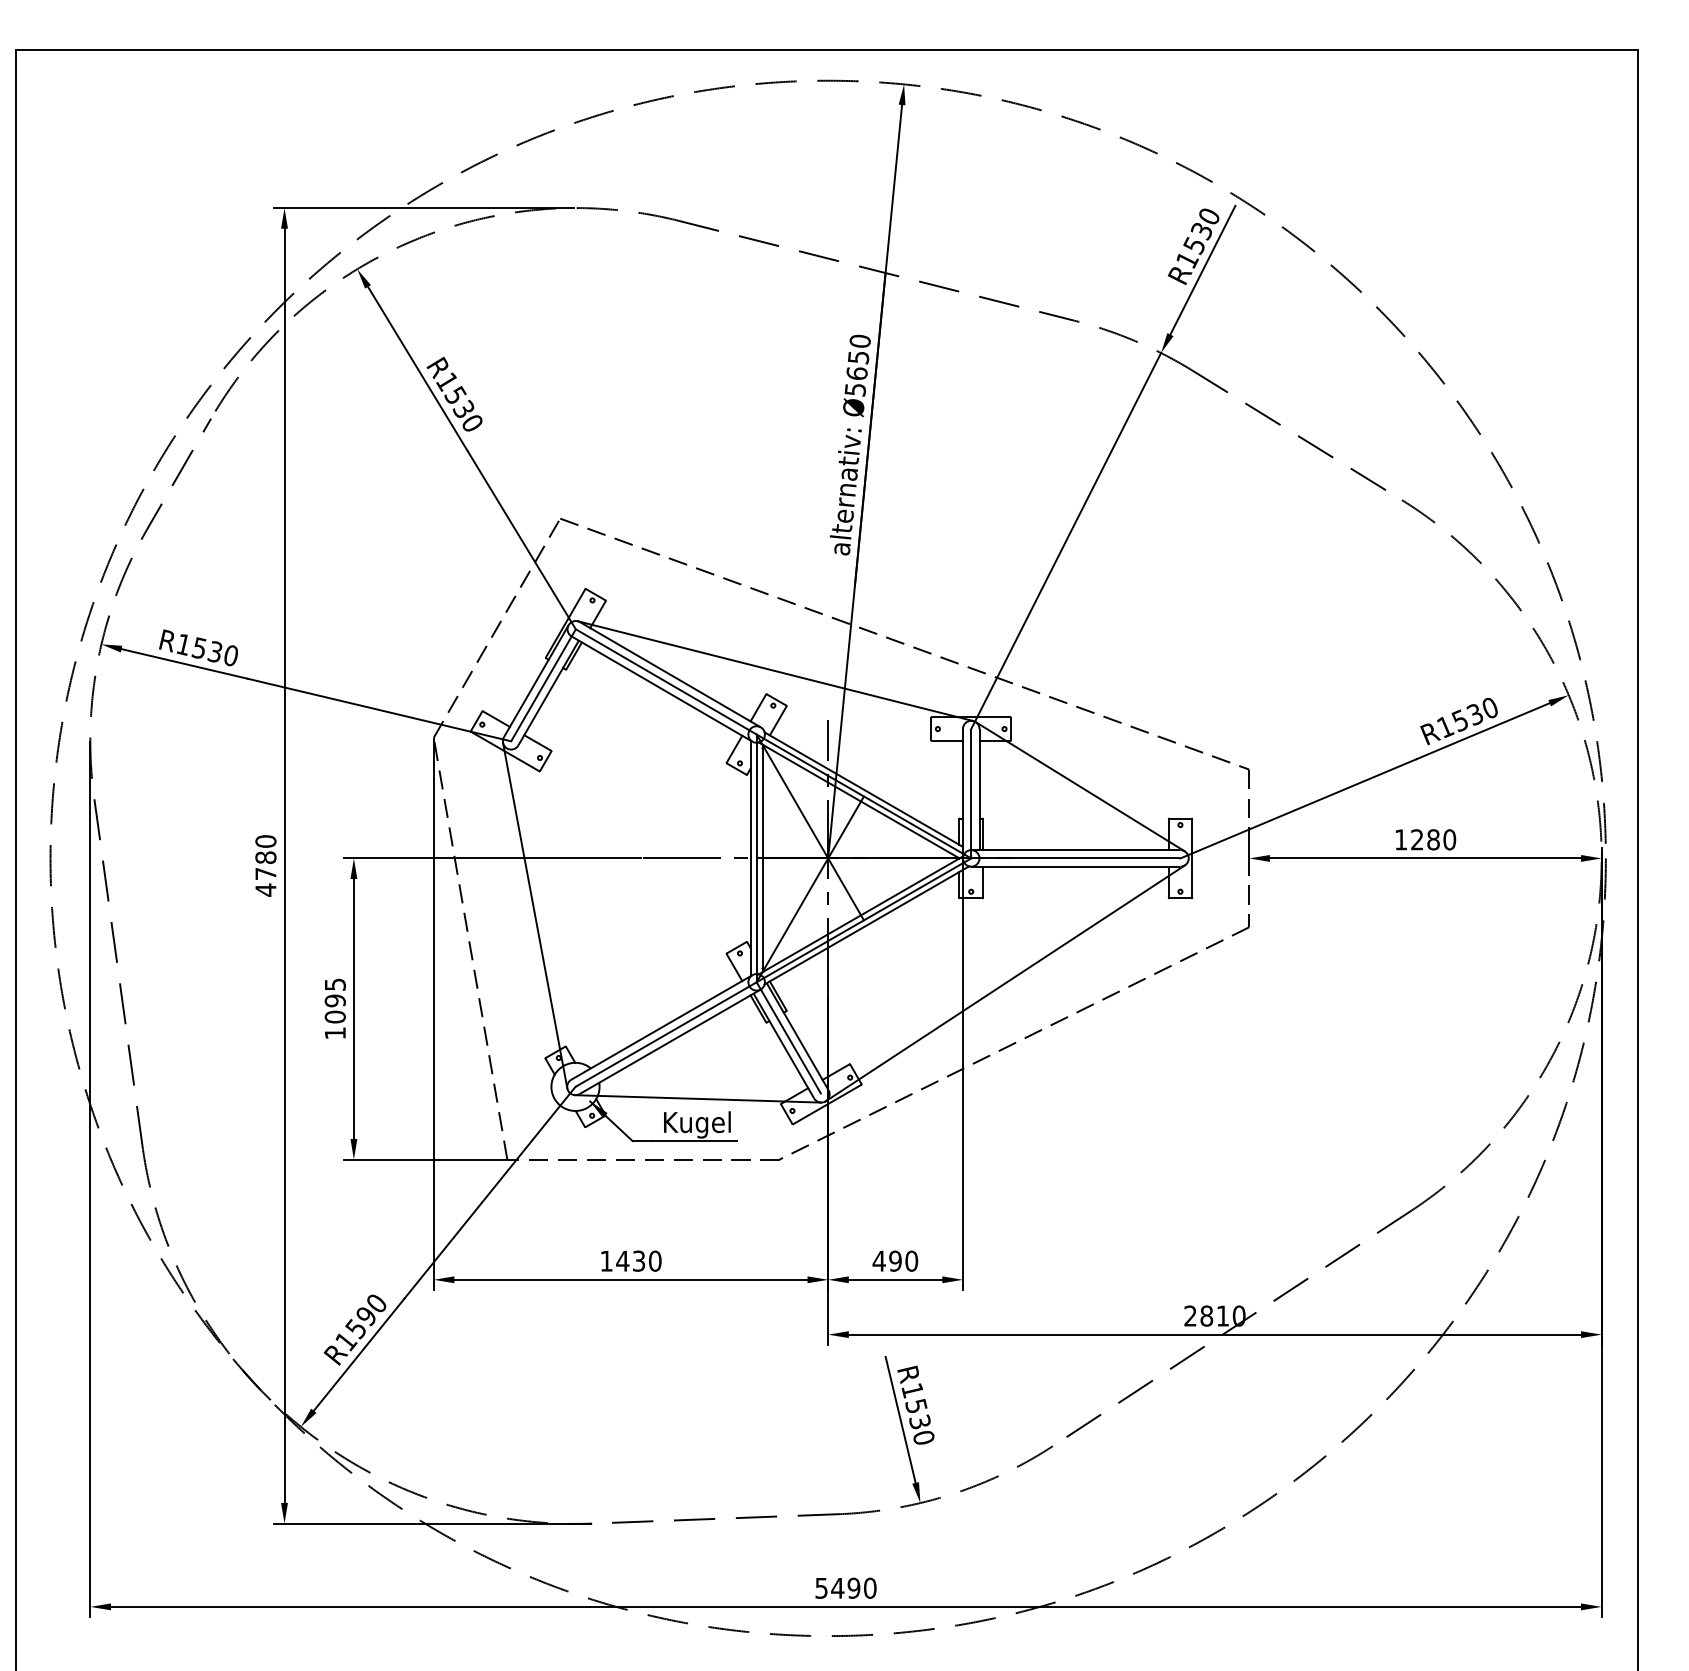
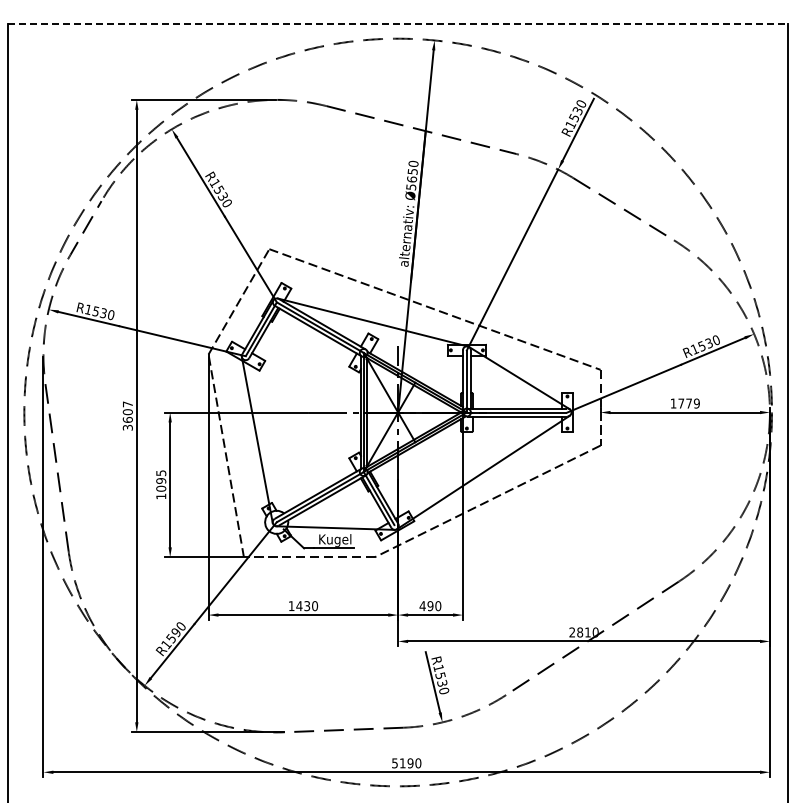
line: (828, 49) -> (398, 23), solid -> dashed
text: (1432, 839) -> (688, 403), 1280 -> 1779
text: (265, 864) -> (127, 415), 4780 -> 3607
text: (837, 1588) -> (402, 763), 5490 -> 5190

